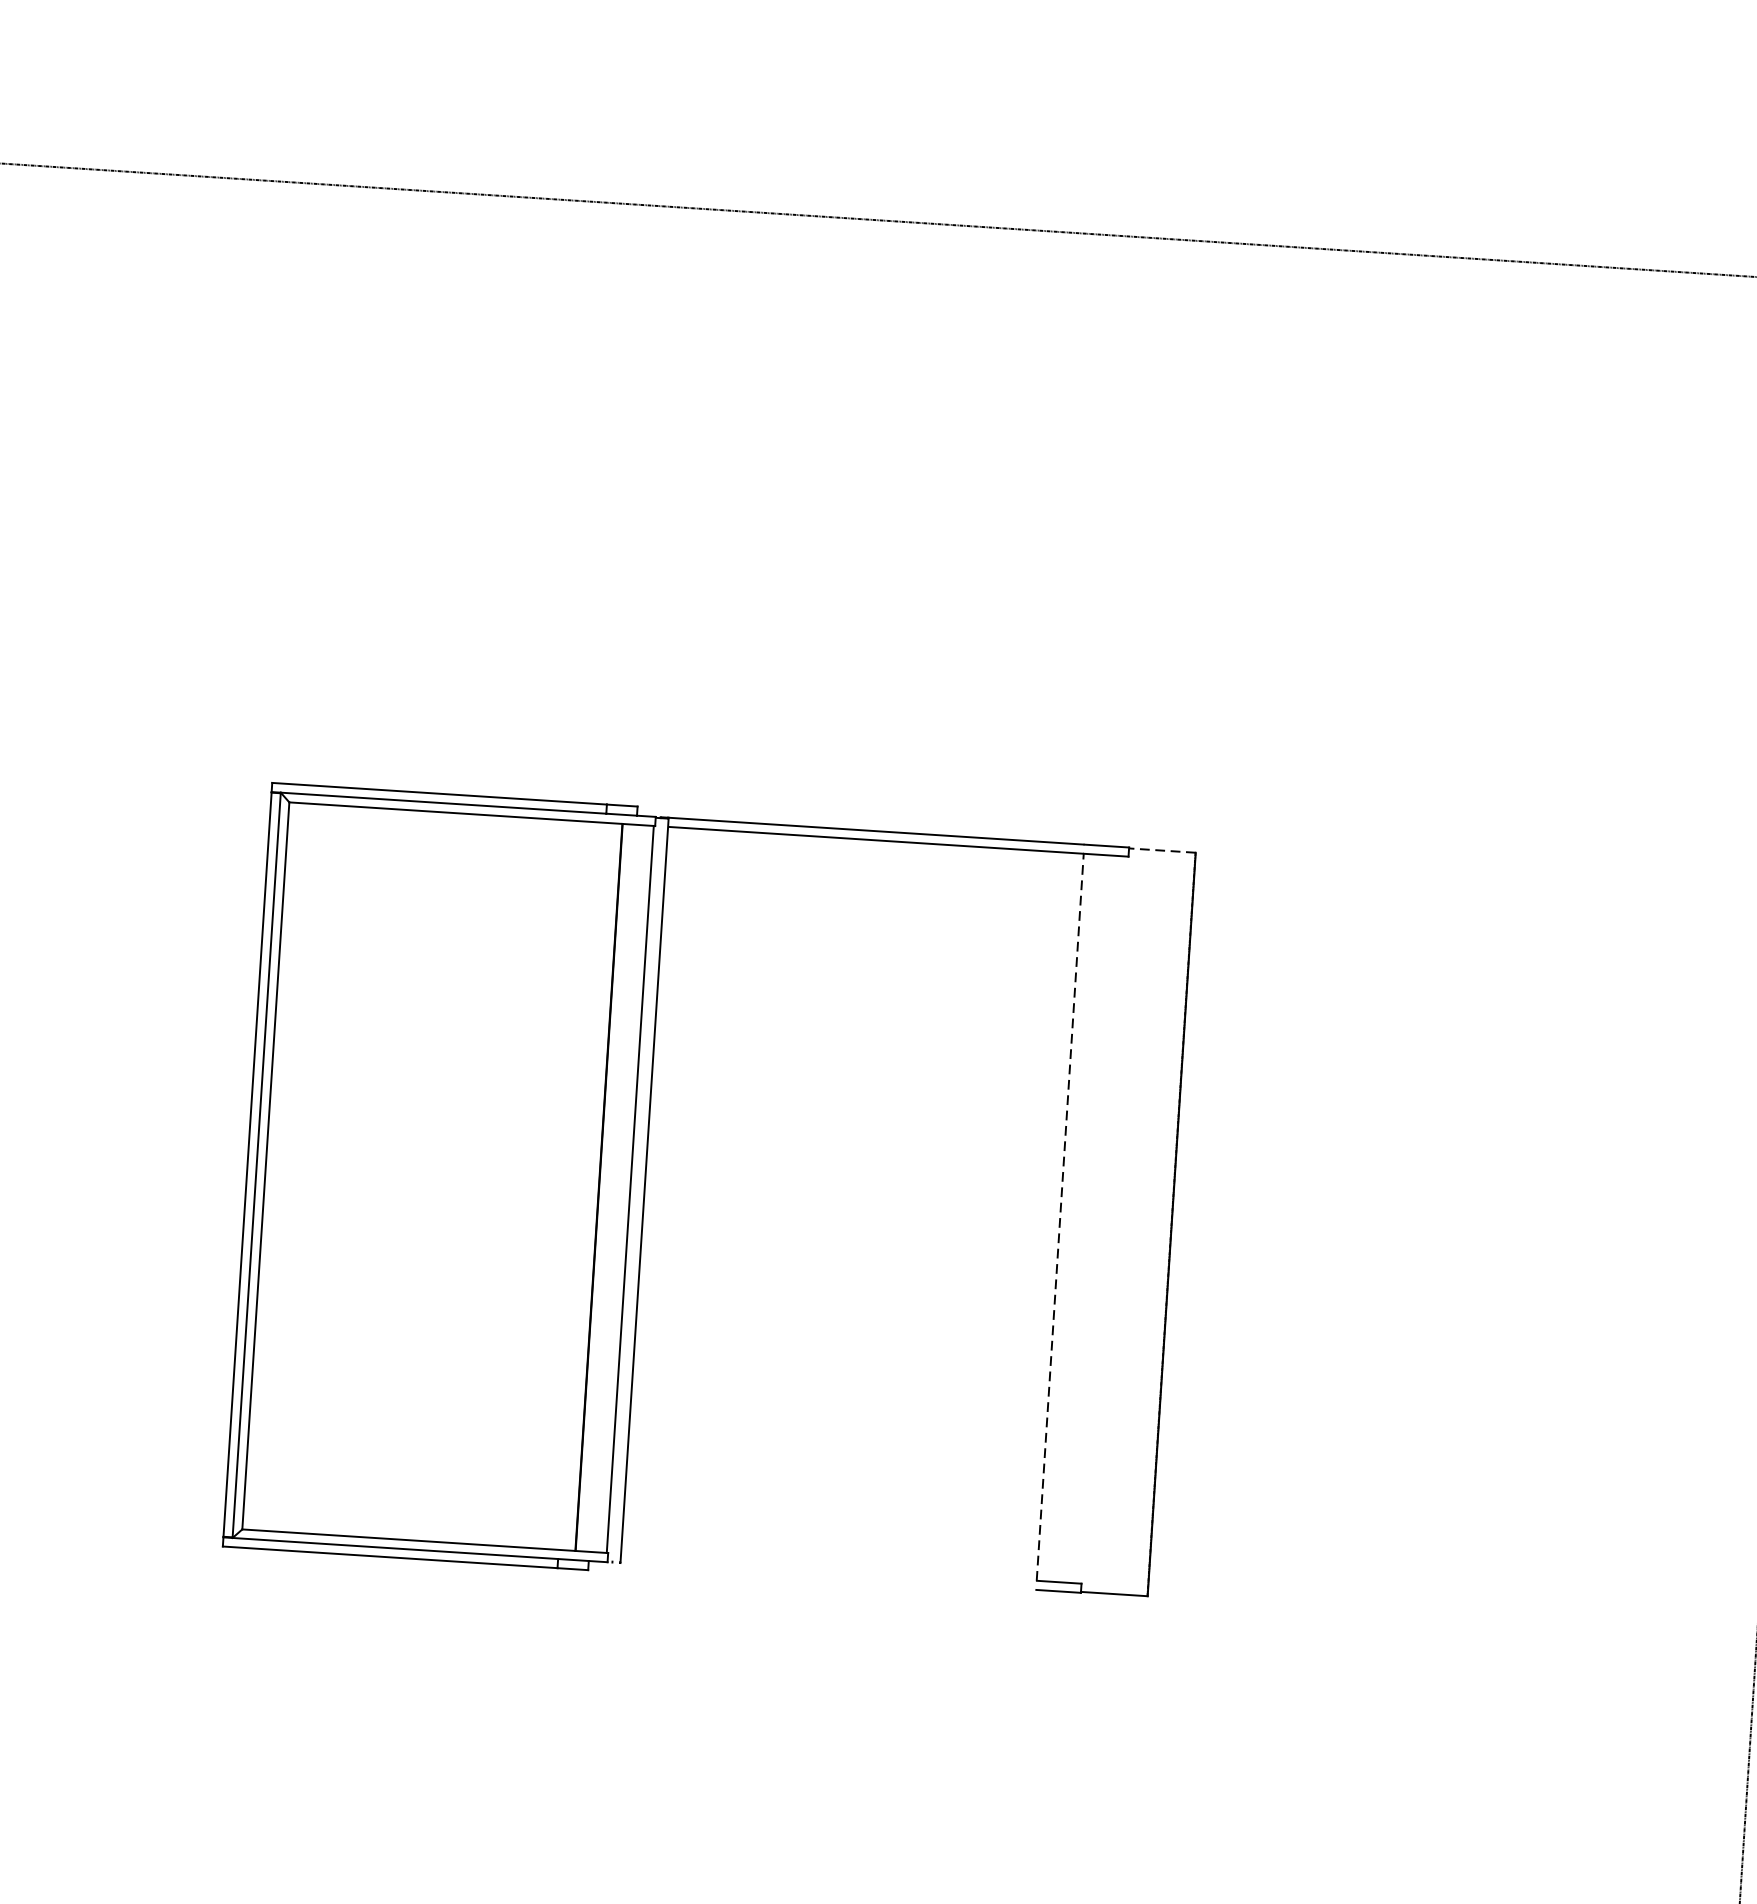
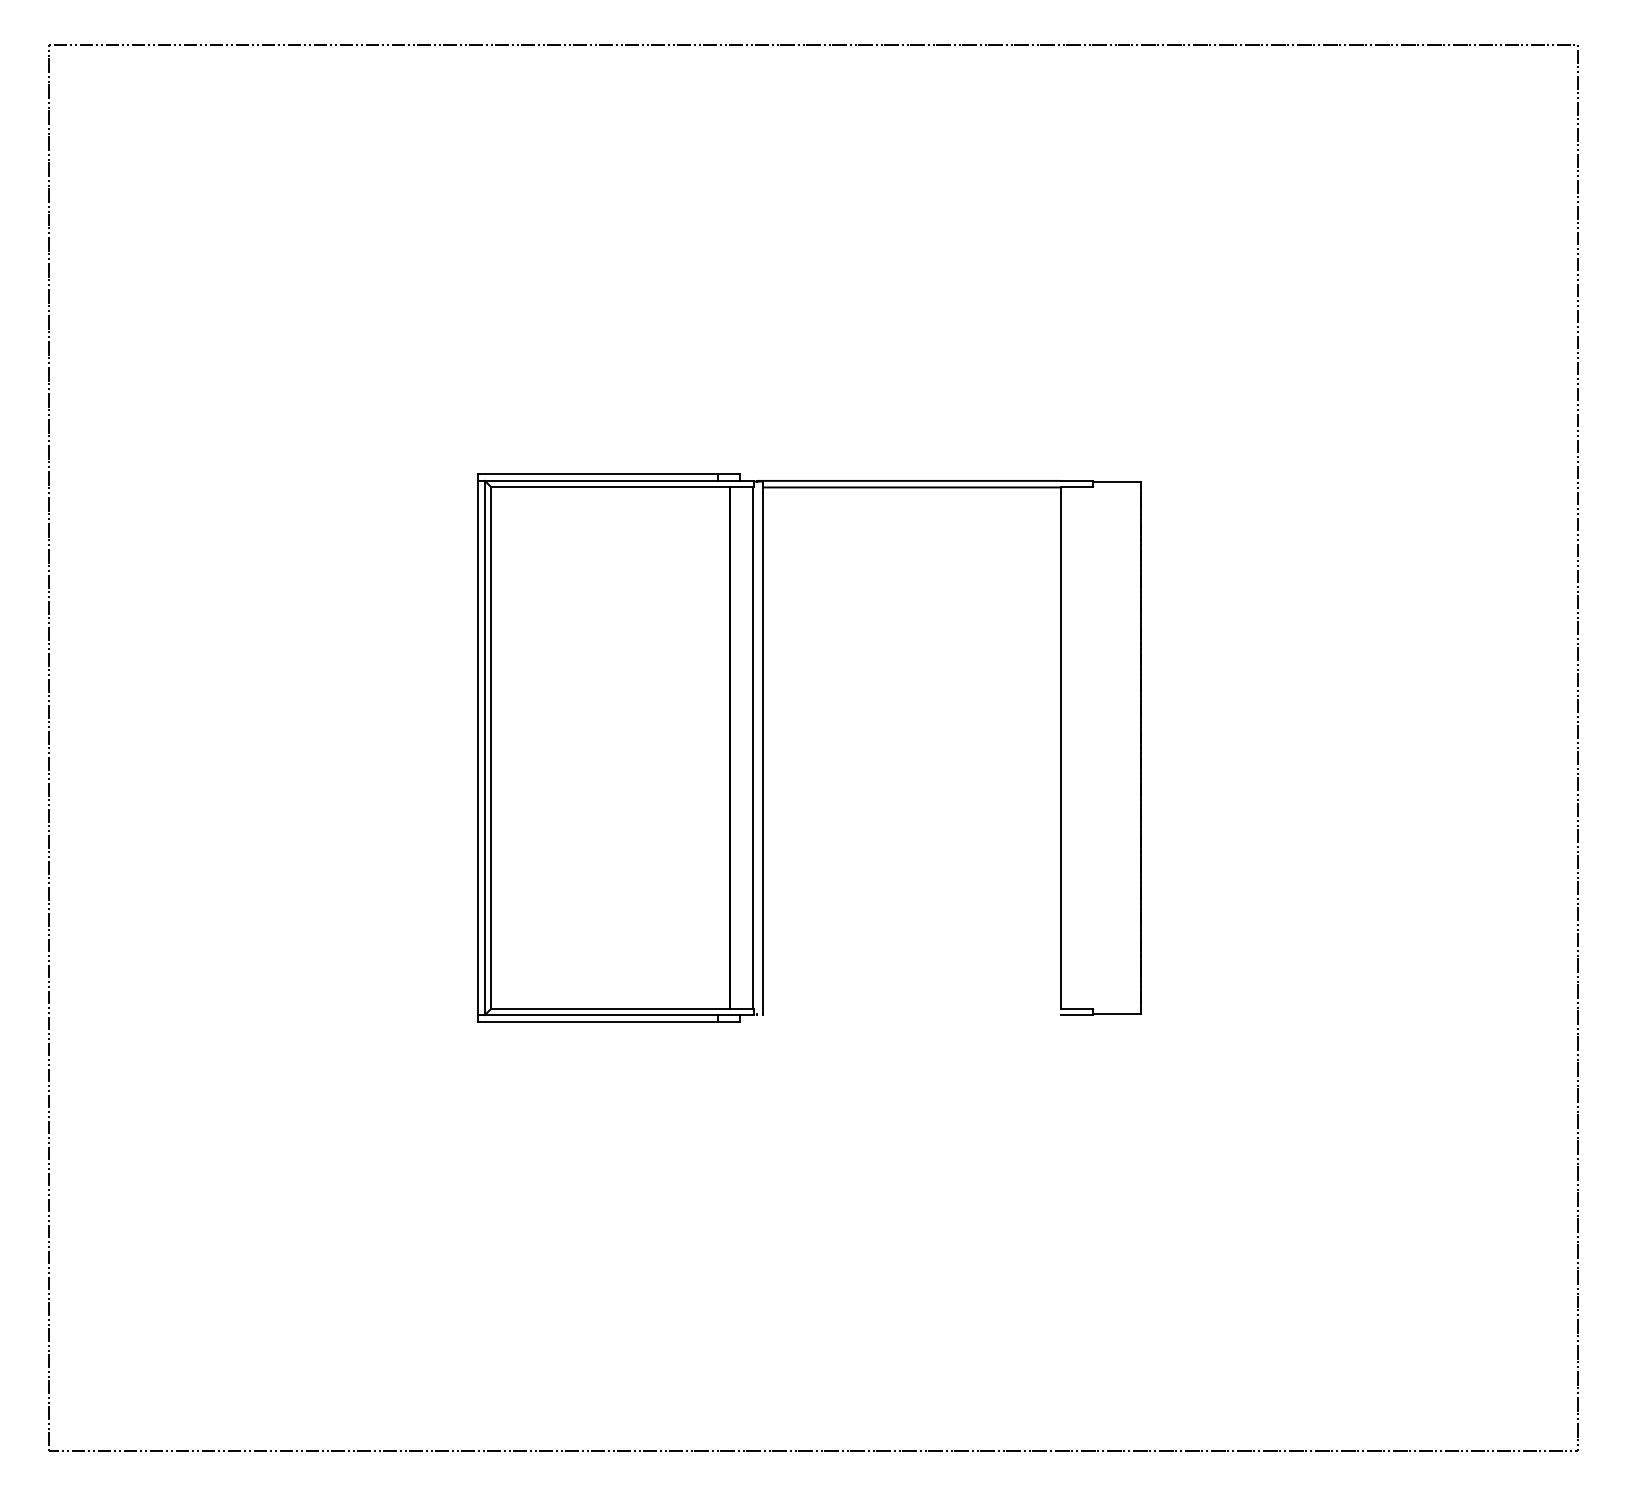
line: (1161, 850) -> (1116, 481), dashed -> solid
line: (1059, 1217) -> (1060, 748), dashed -> solid

